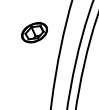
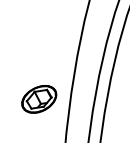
part: (34, 32) -> (39, 99), moved

